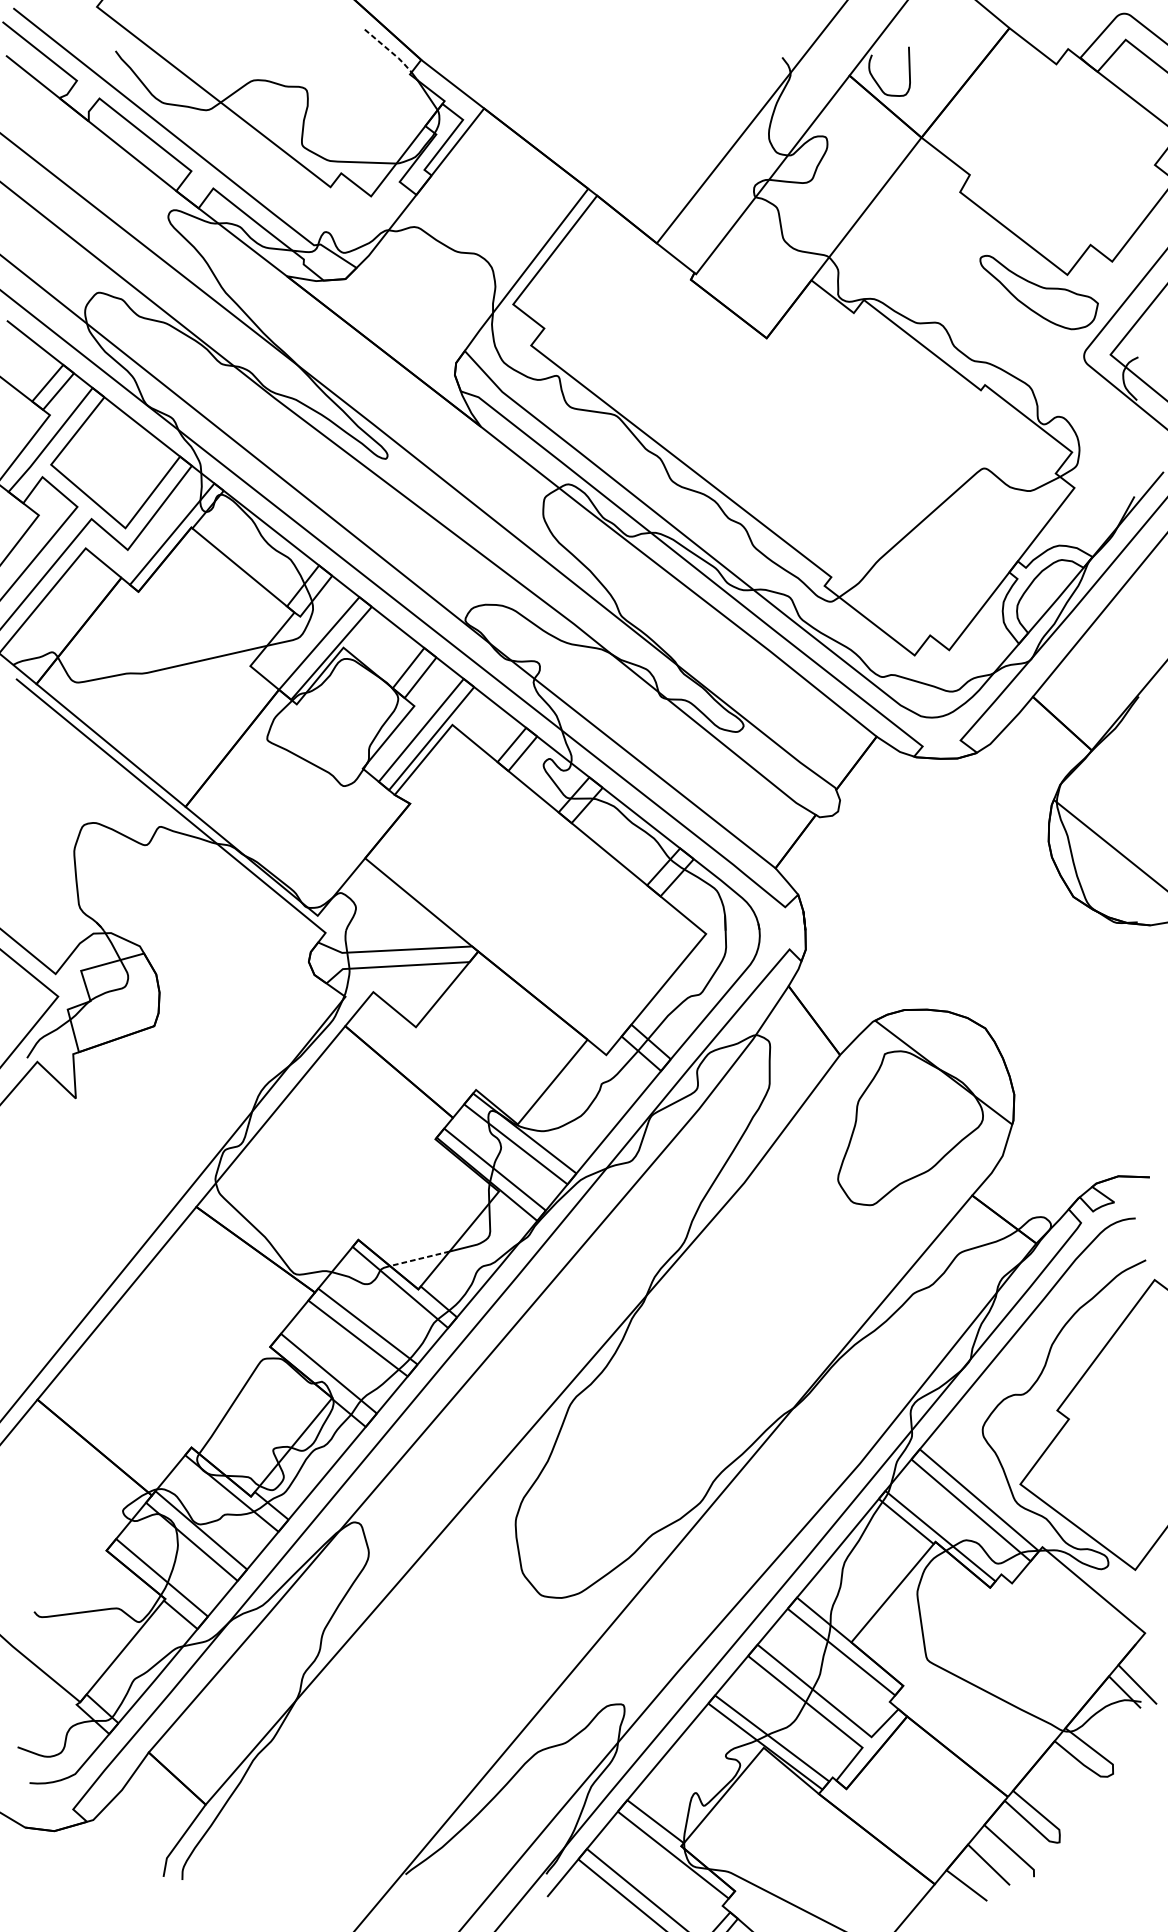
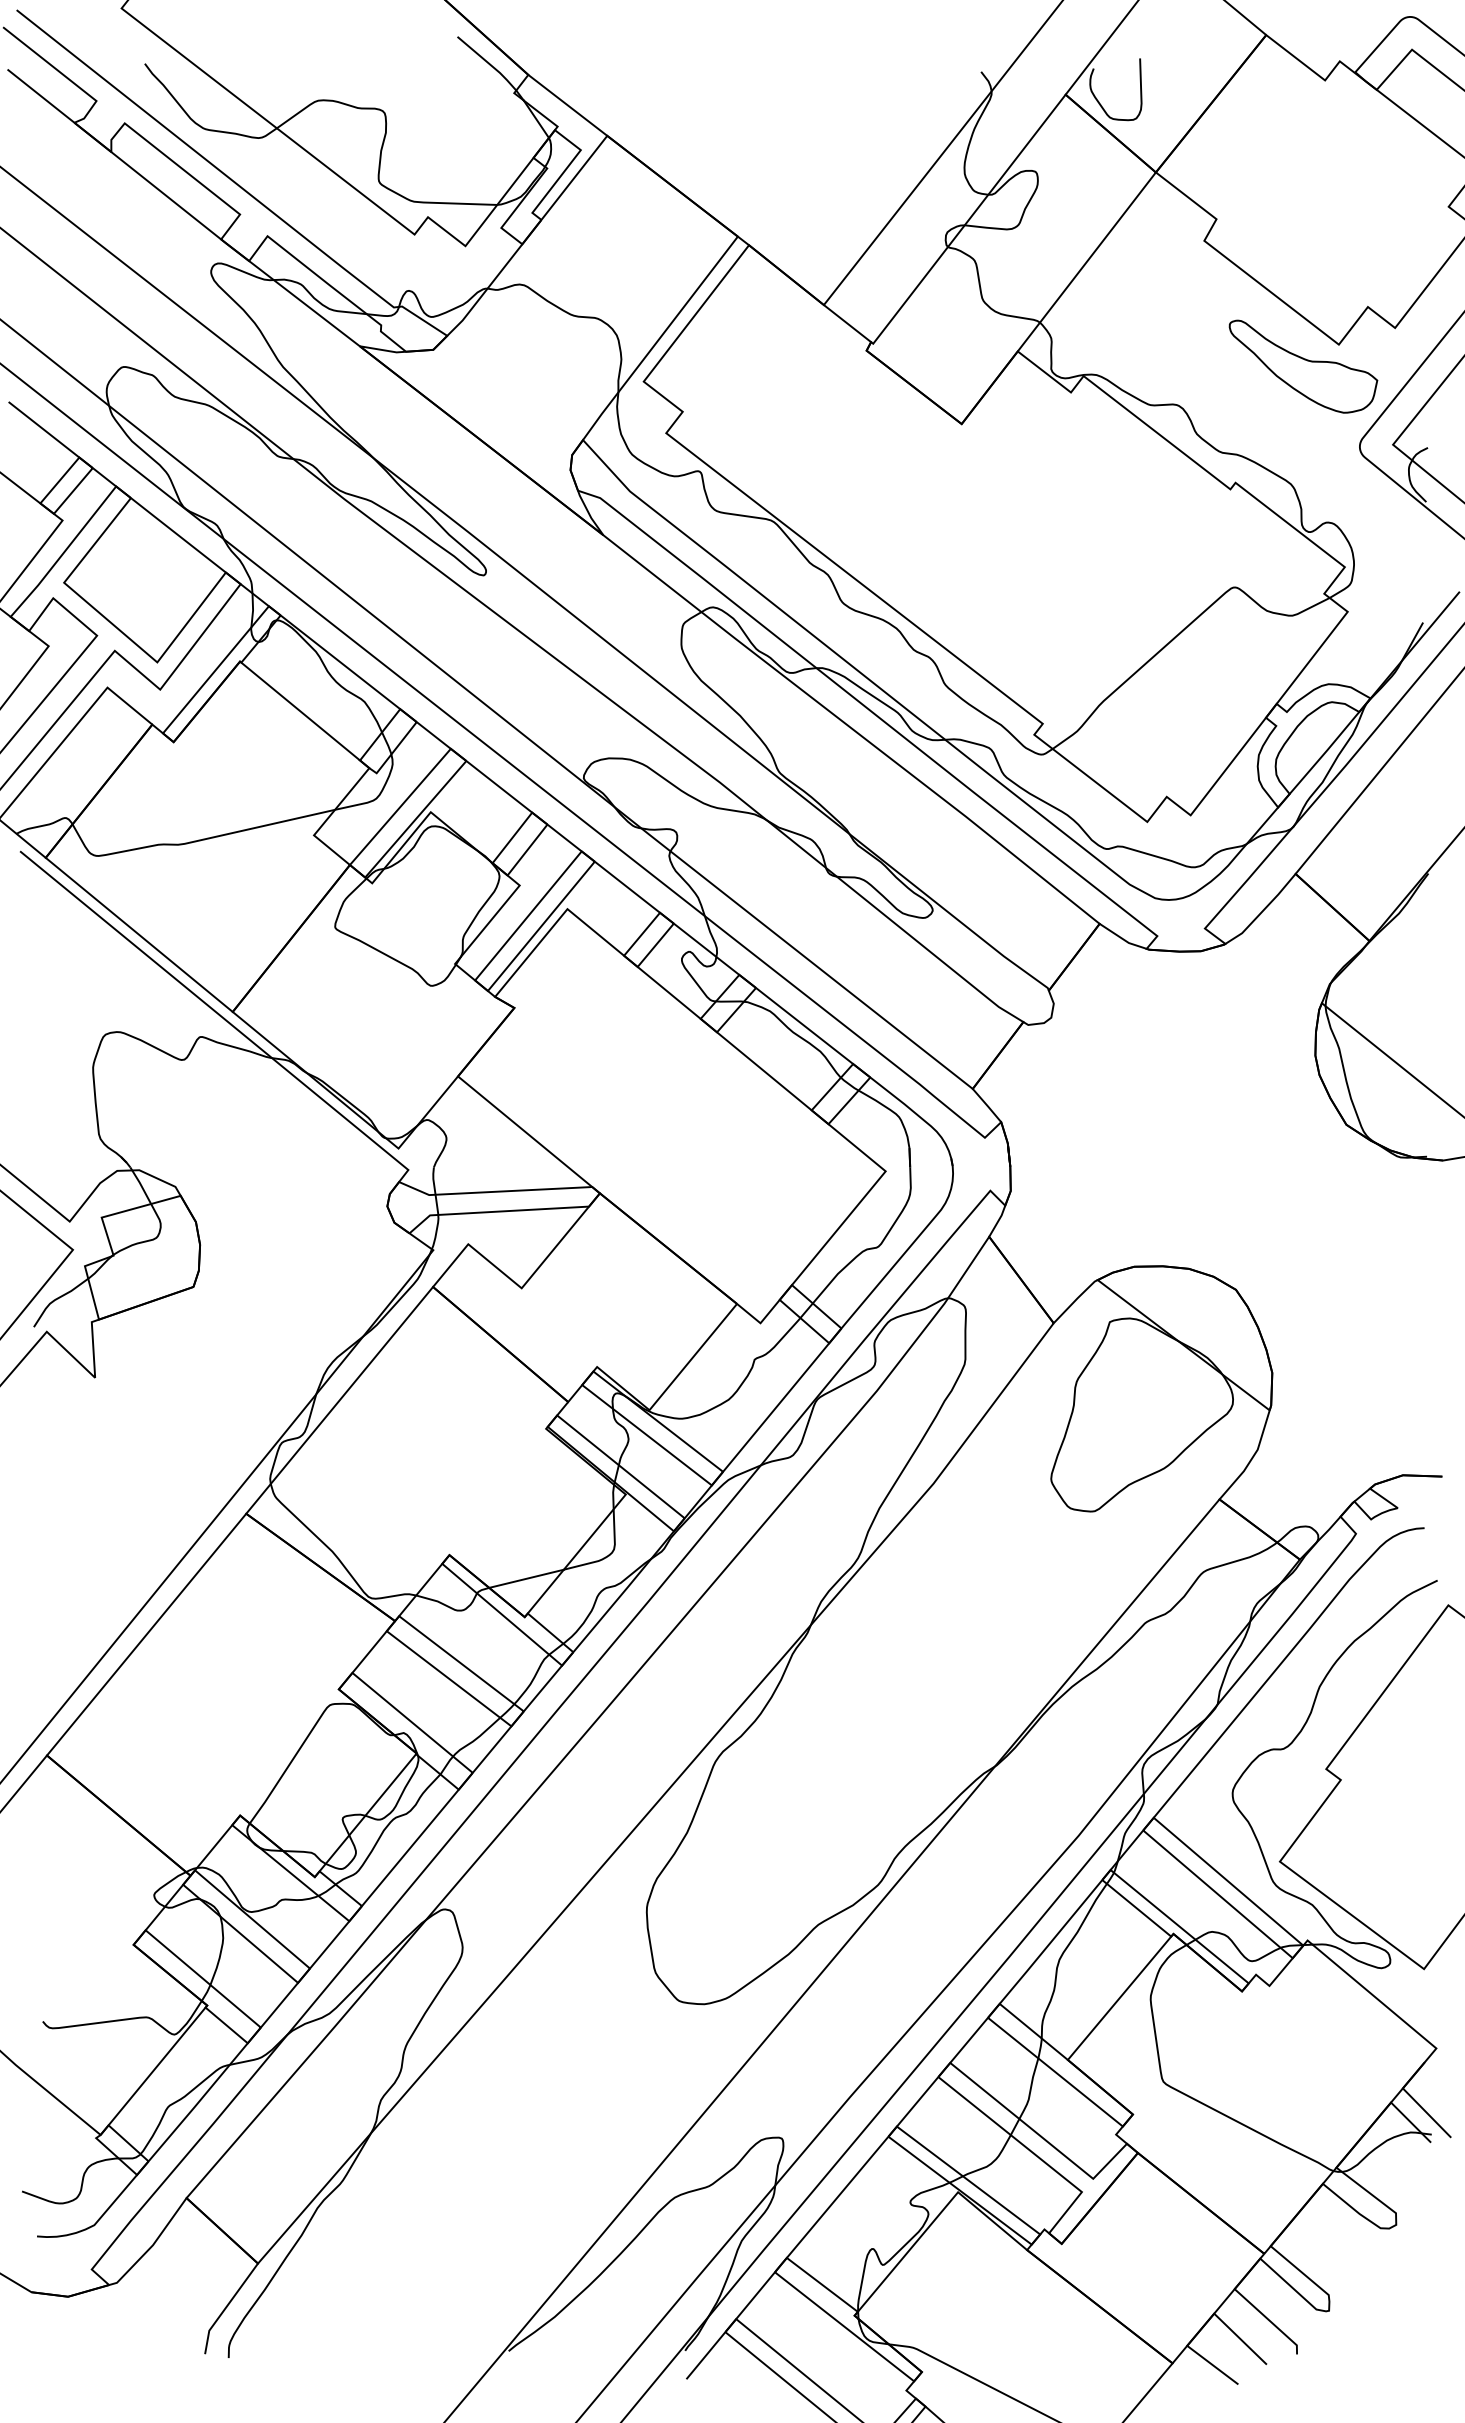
line: (390, 50) -> (489, 63), dashed -> solid
line: (419, 1258) -> (526, 1578), dashed -> solid

